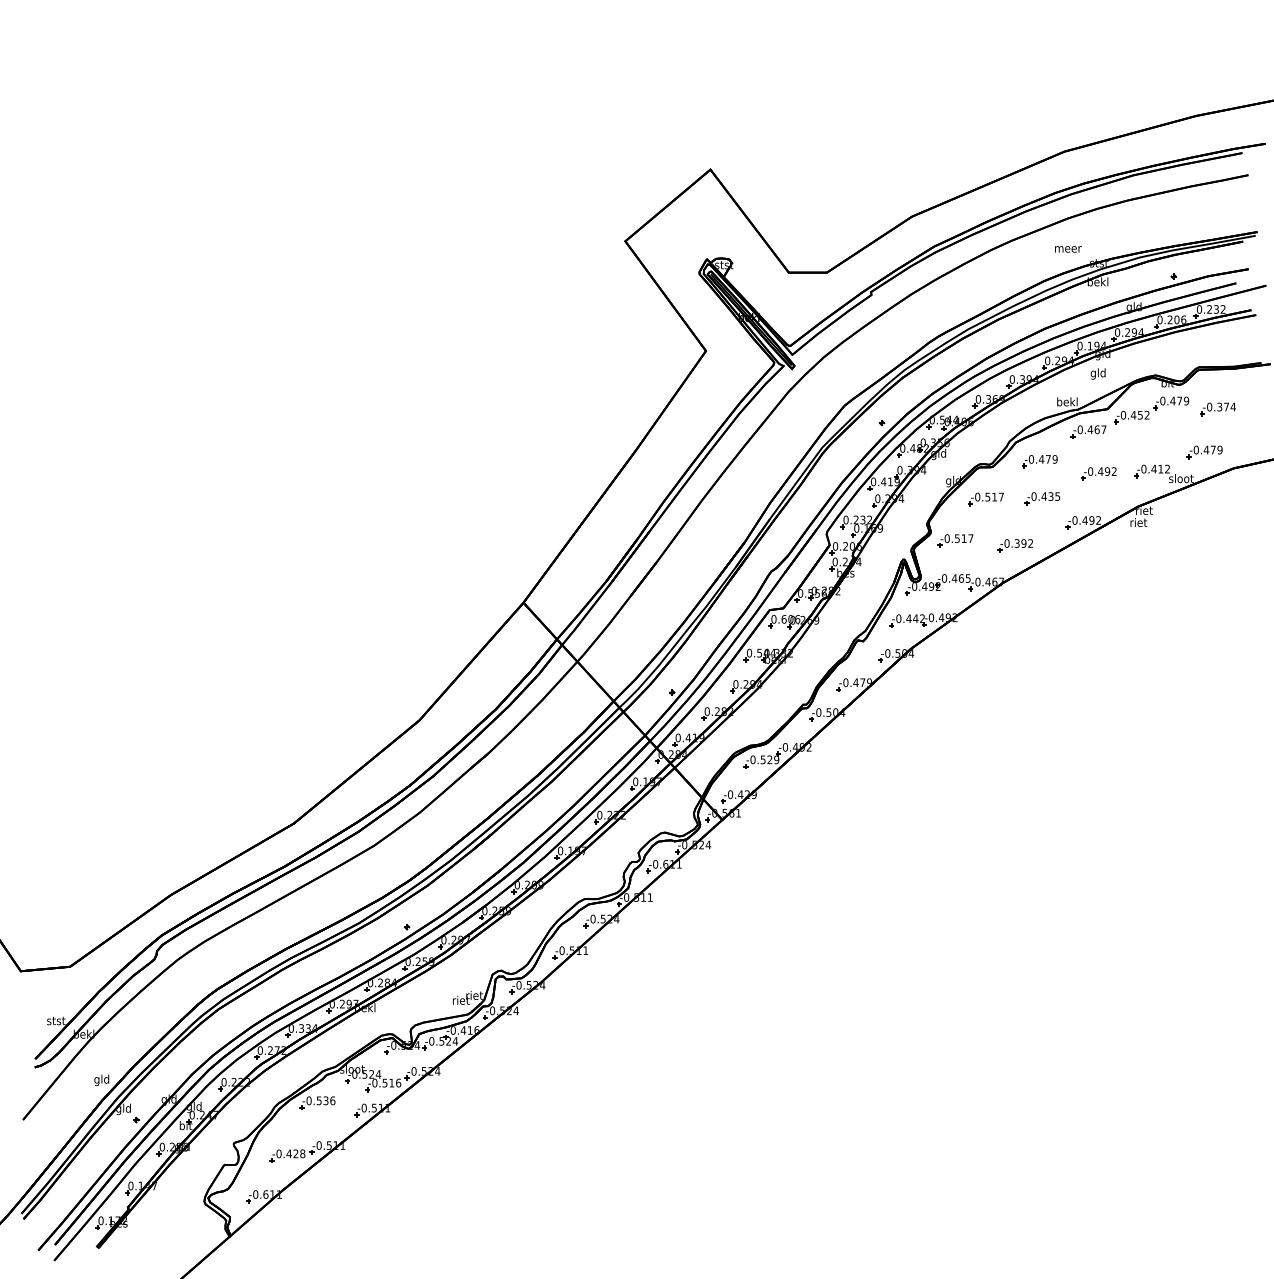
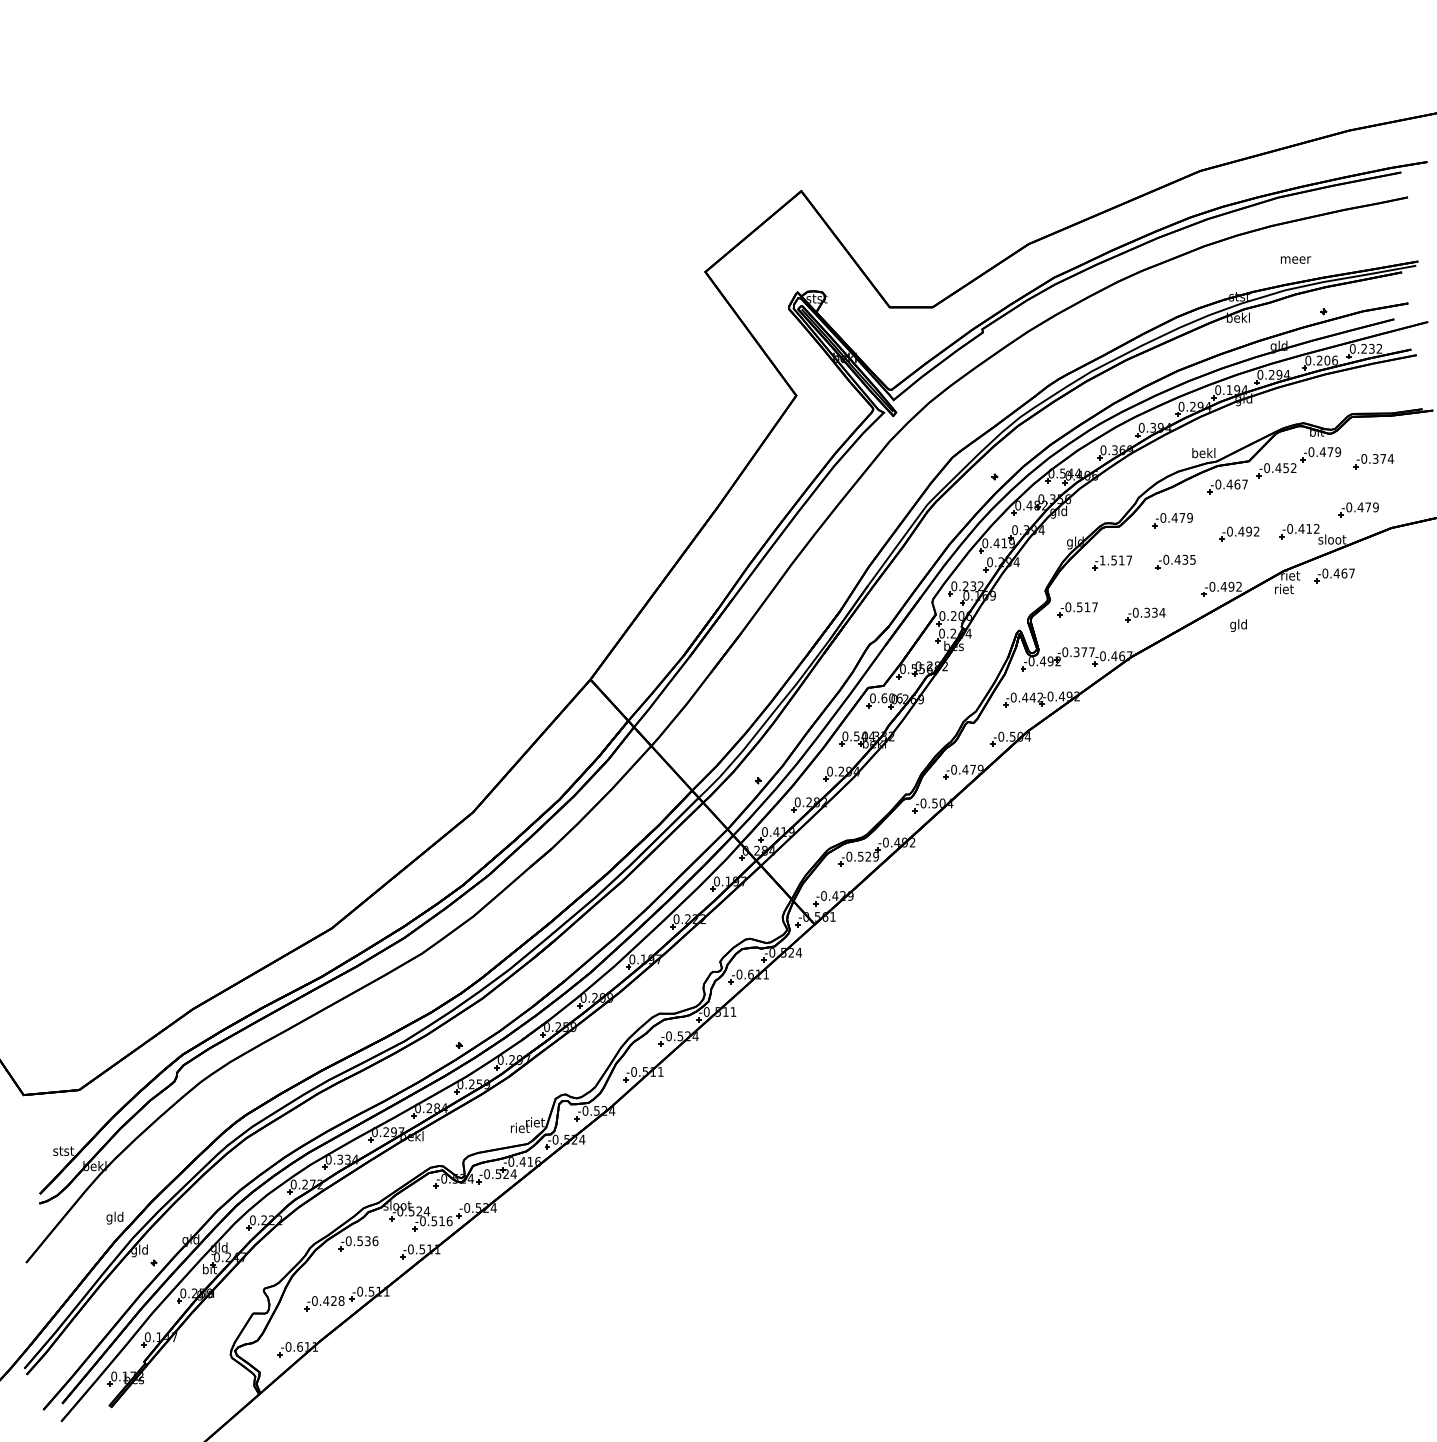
text: (1067, 248) -> (1295, 259), moved
text: (1098, 373) -> (1238, 625), moved
text: (977, 497) -> (1102, 560), -0.517 -> -1.517
part: (1183, 510) -> (1334, 575), added
text: (1027, 543) -> (1158, 612), -0.392 -> -0.334
text: (960, 578) -> (1083, 652), -0.465 -> -0.377

